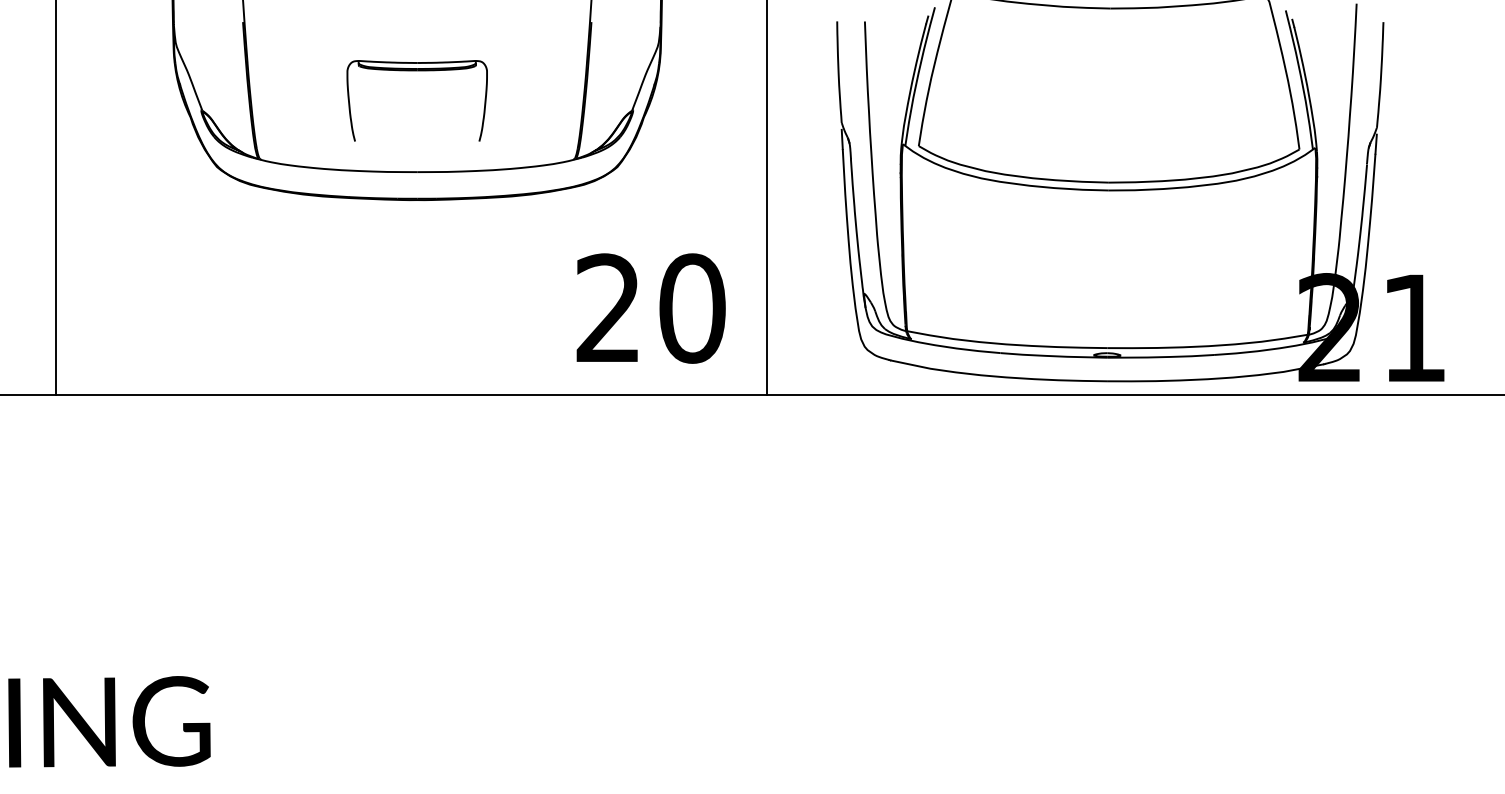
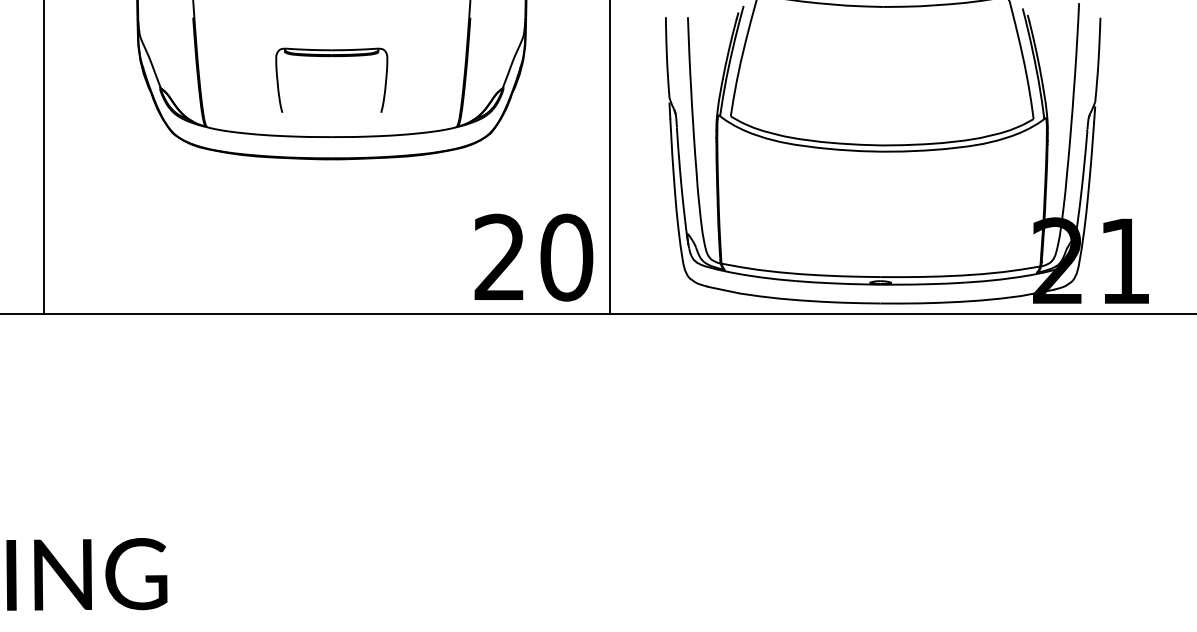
text: (650, 308) -> (533, 257), moved

